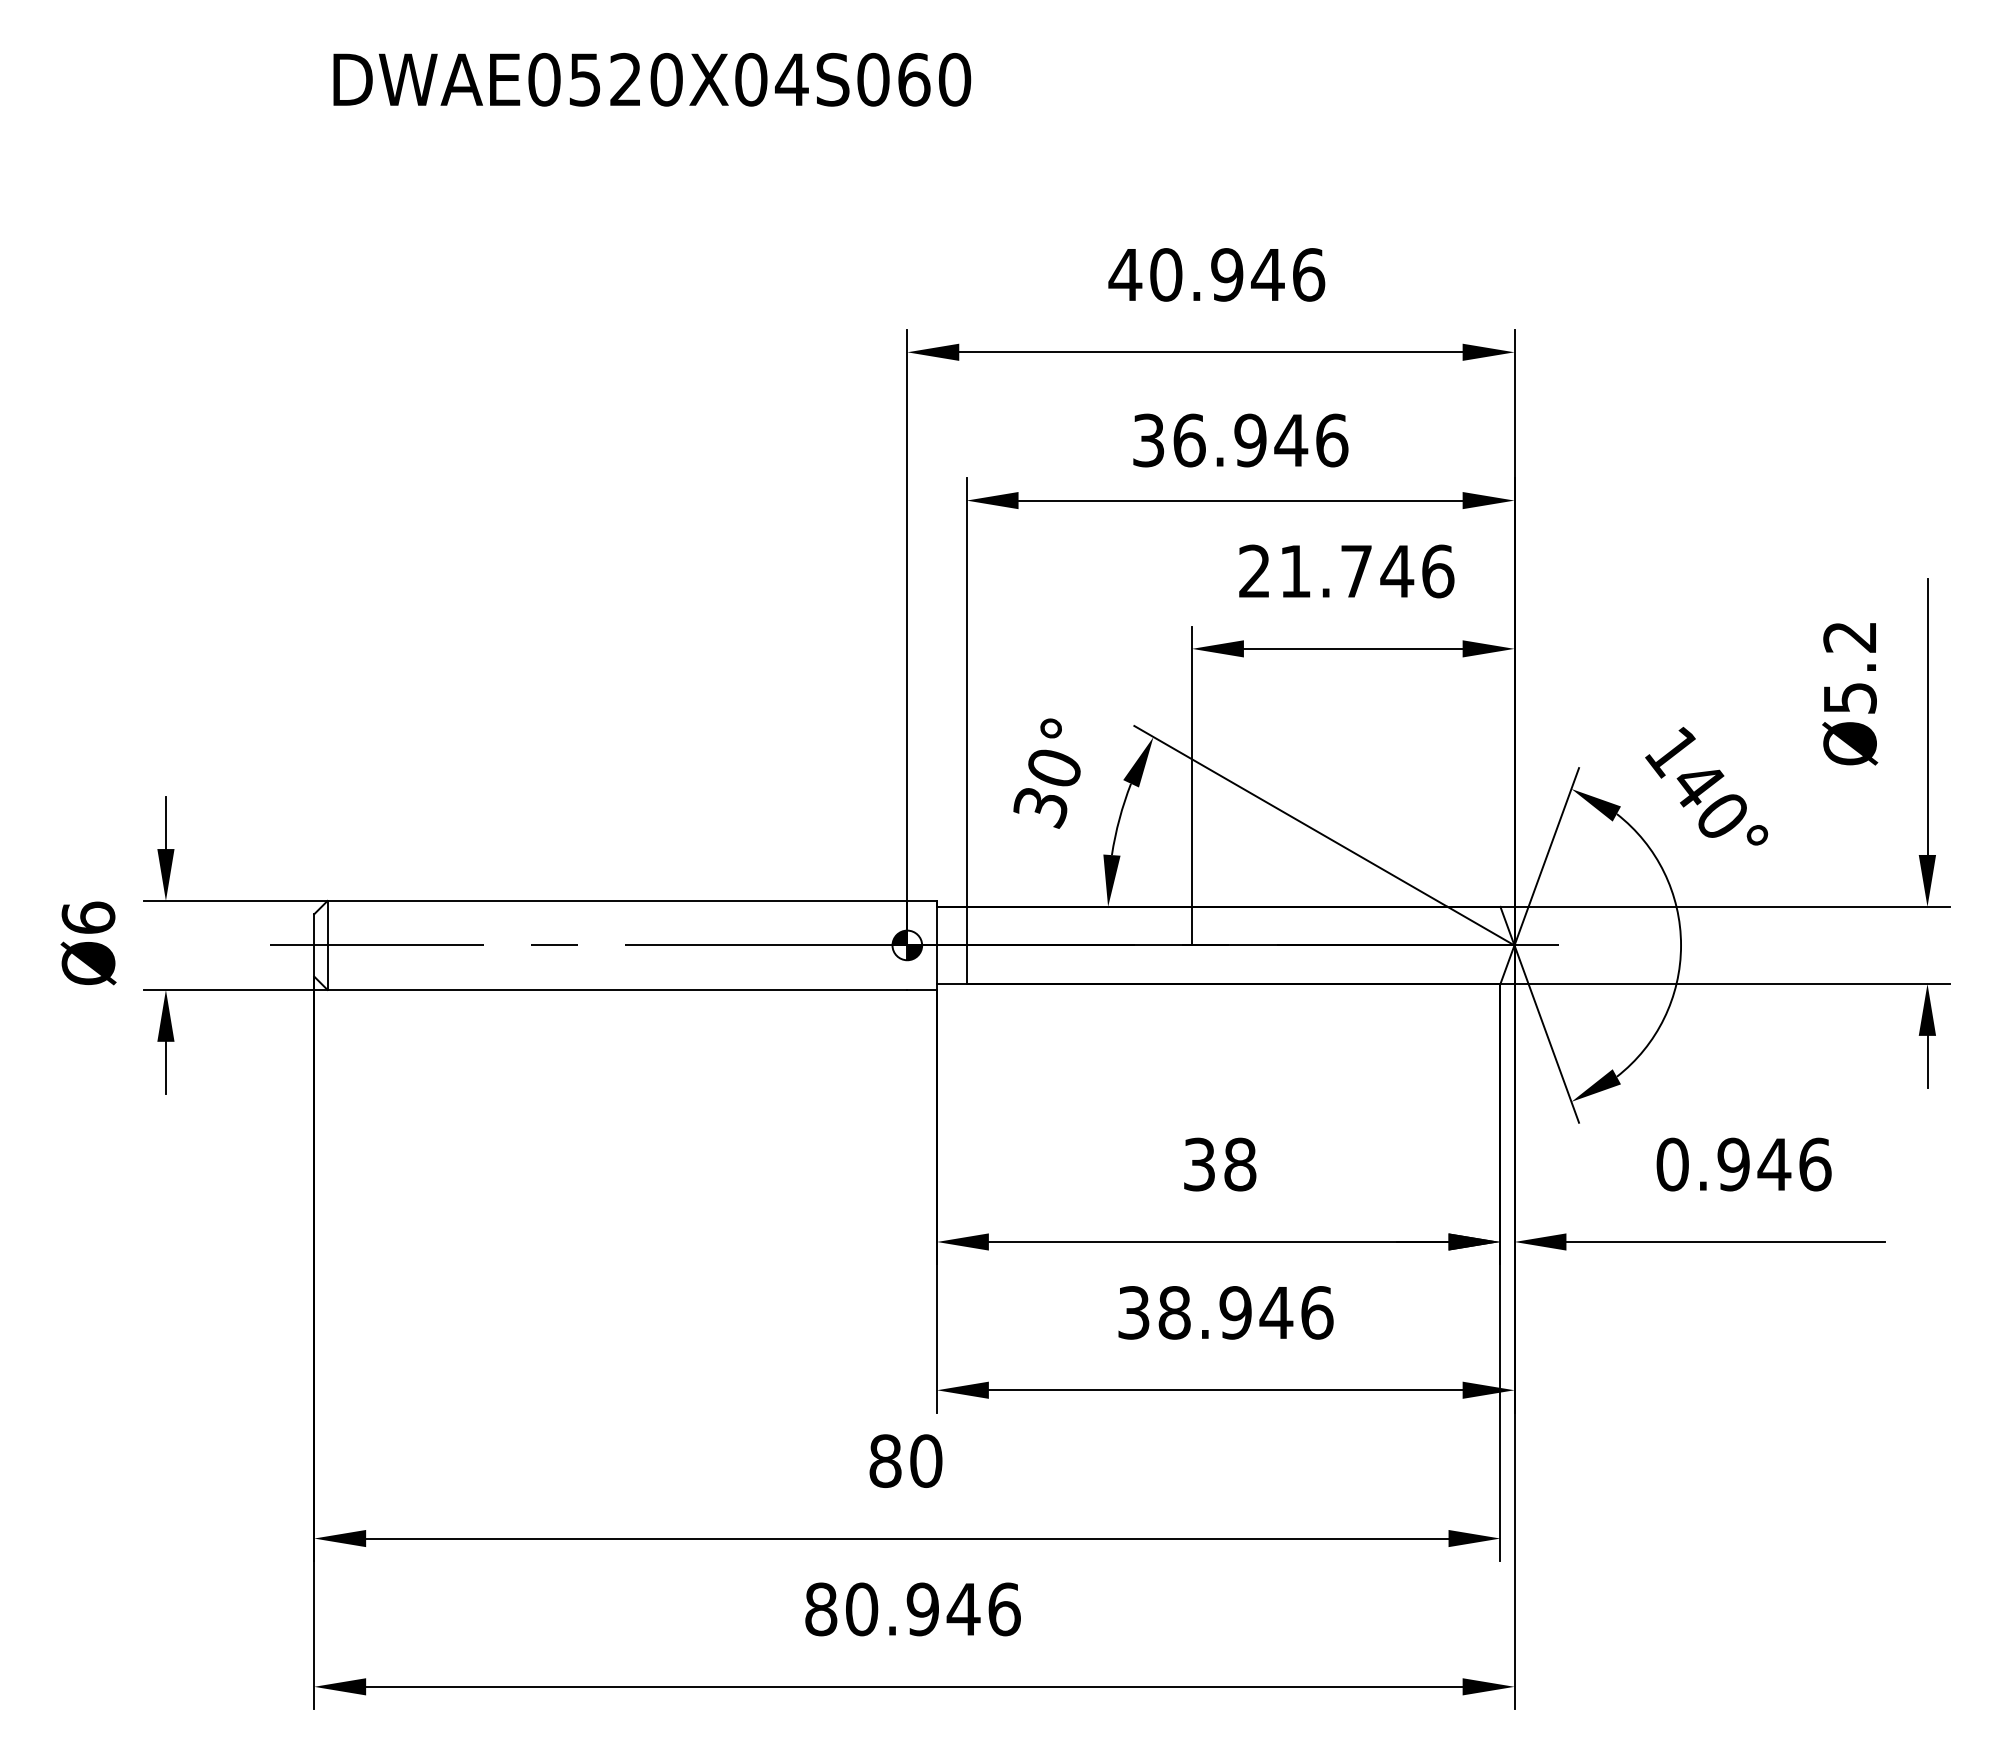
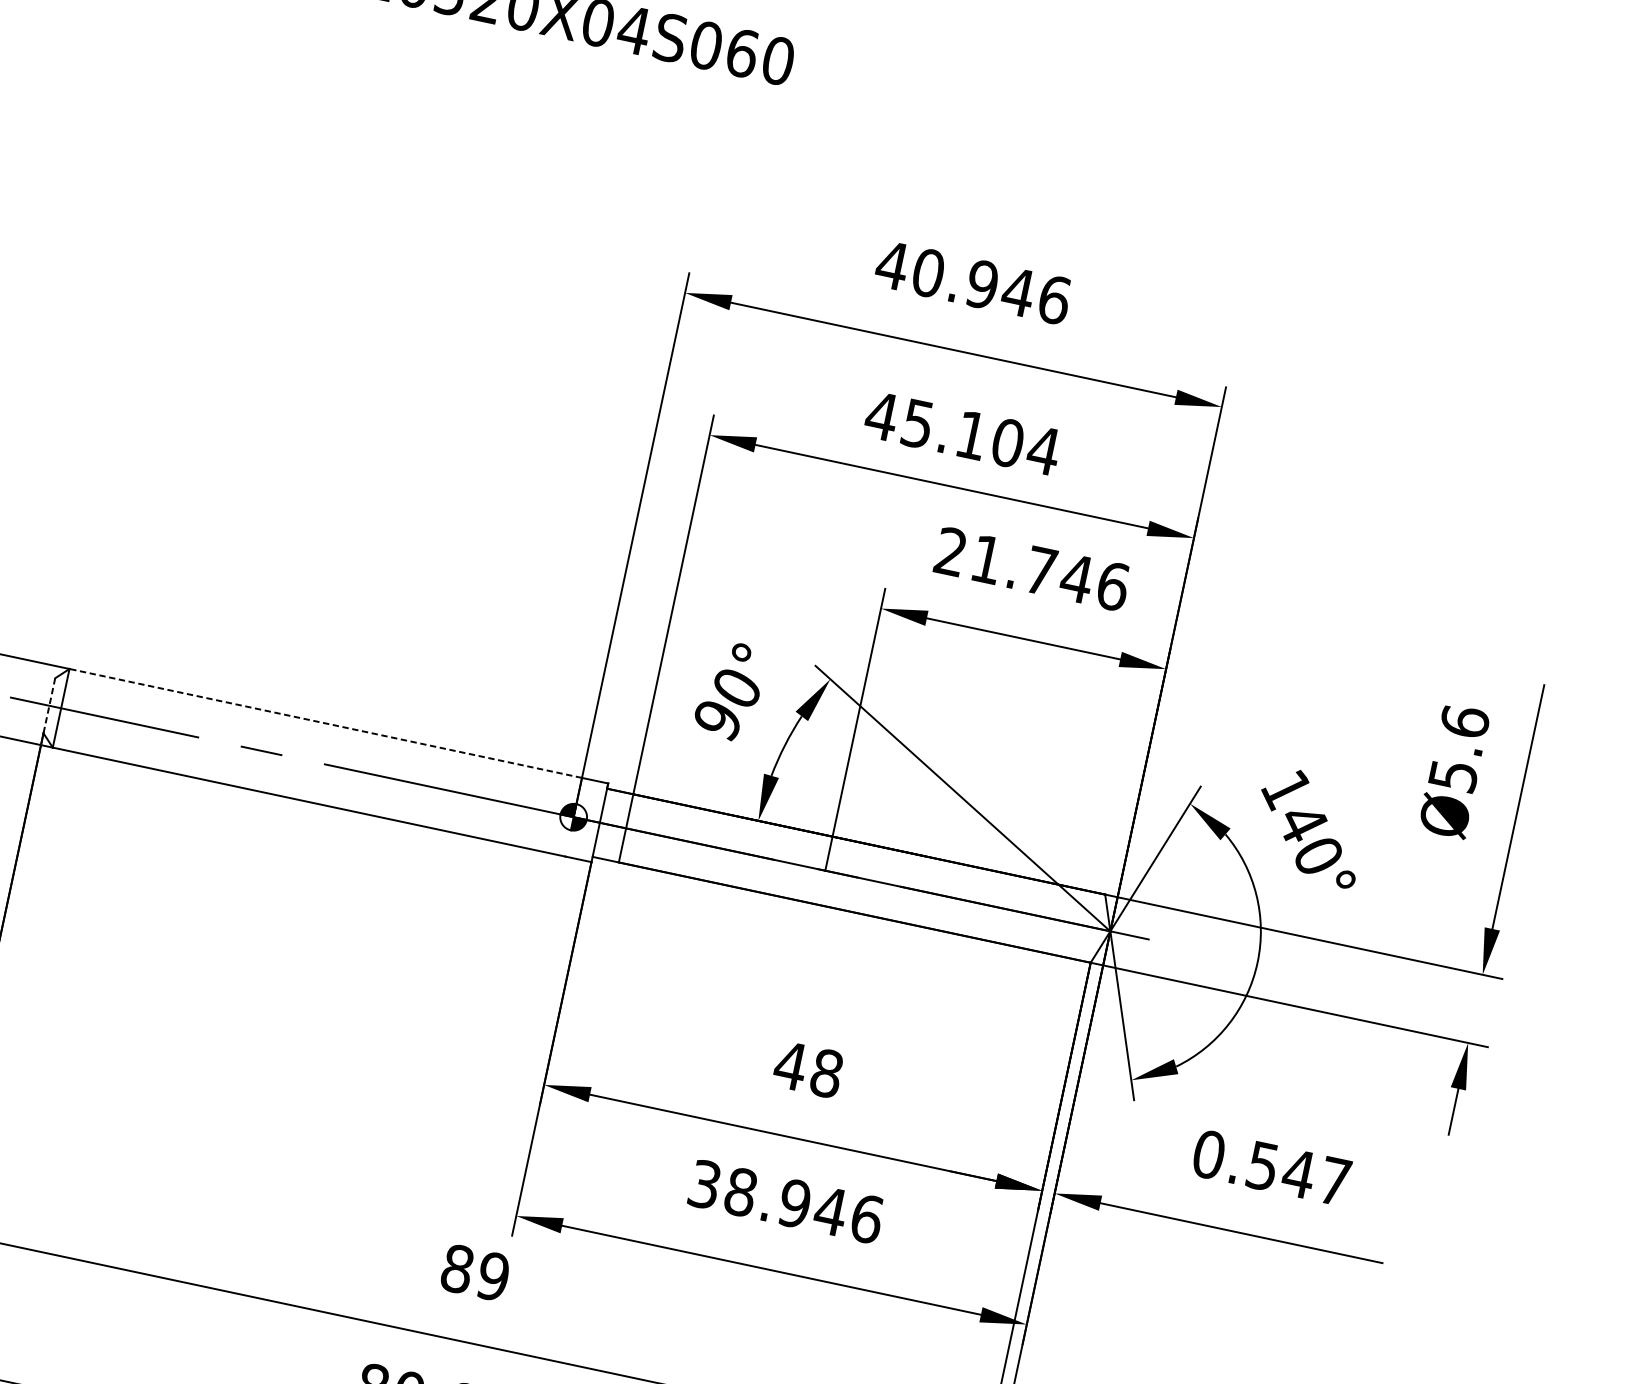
text: (1239, 440) -> (962, 433), 36.946 -> 45.104
text: (1849, 636) -> (1464, 721), Ø5.2 -> Ø5.6
text: (1040, 808) -> (717, 721), 30° -> 90°
line: (617, 900) -> (325, 723), solid -> dashed
line: (314, 945) -> (49, 705), solid -> dashed
text: (1199, 1164) -> (790, 1065), 38 -> 48
text: (1774, 1164) -> (1299, 1173), 0.946 -> 0.547
text: (926, 1460) -> (493, 1276), 80 -> 89

